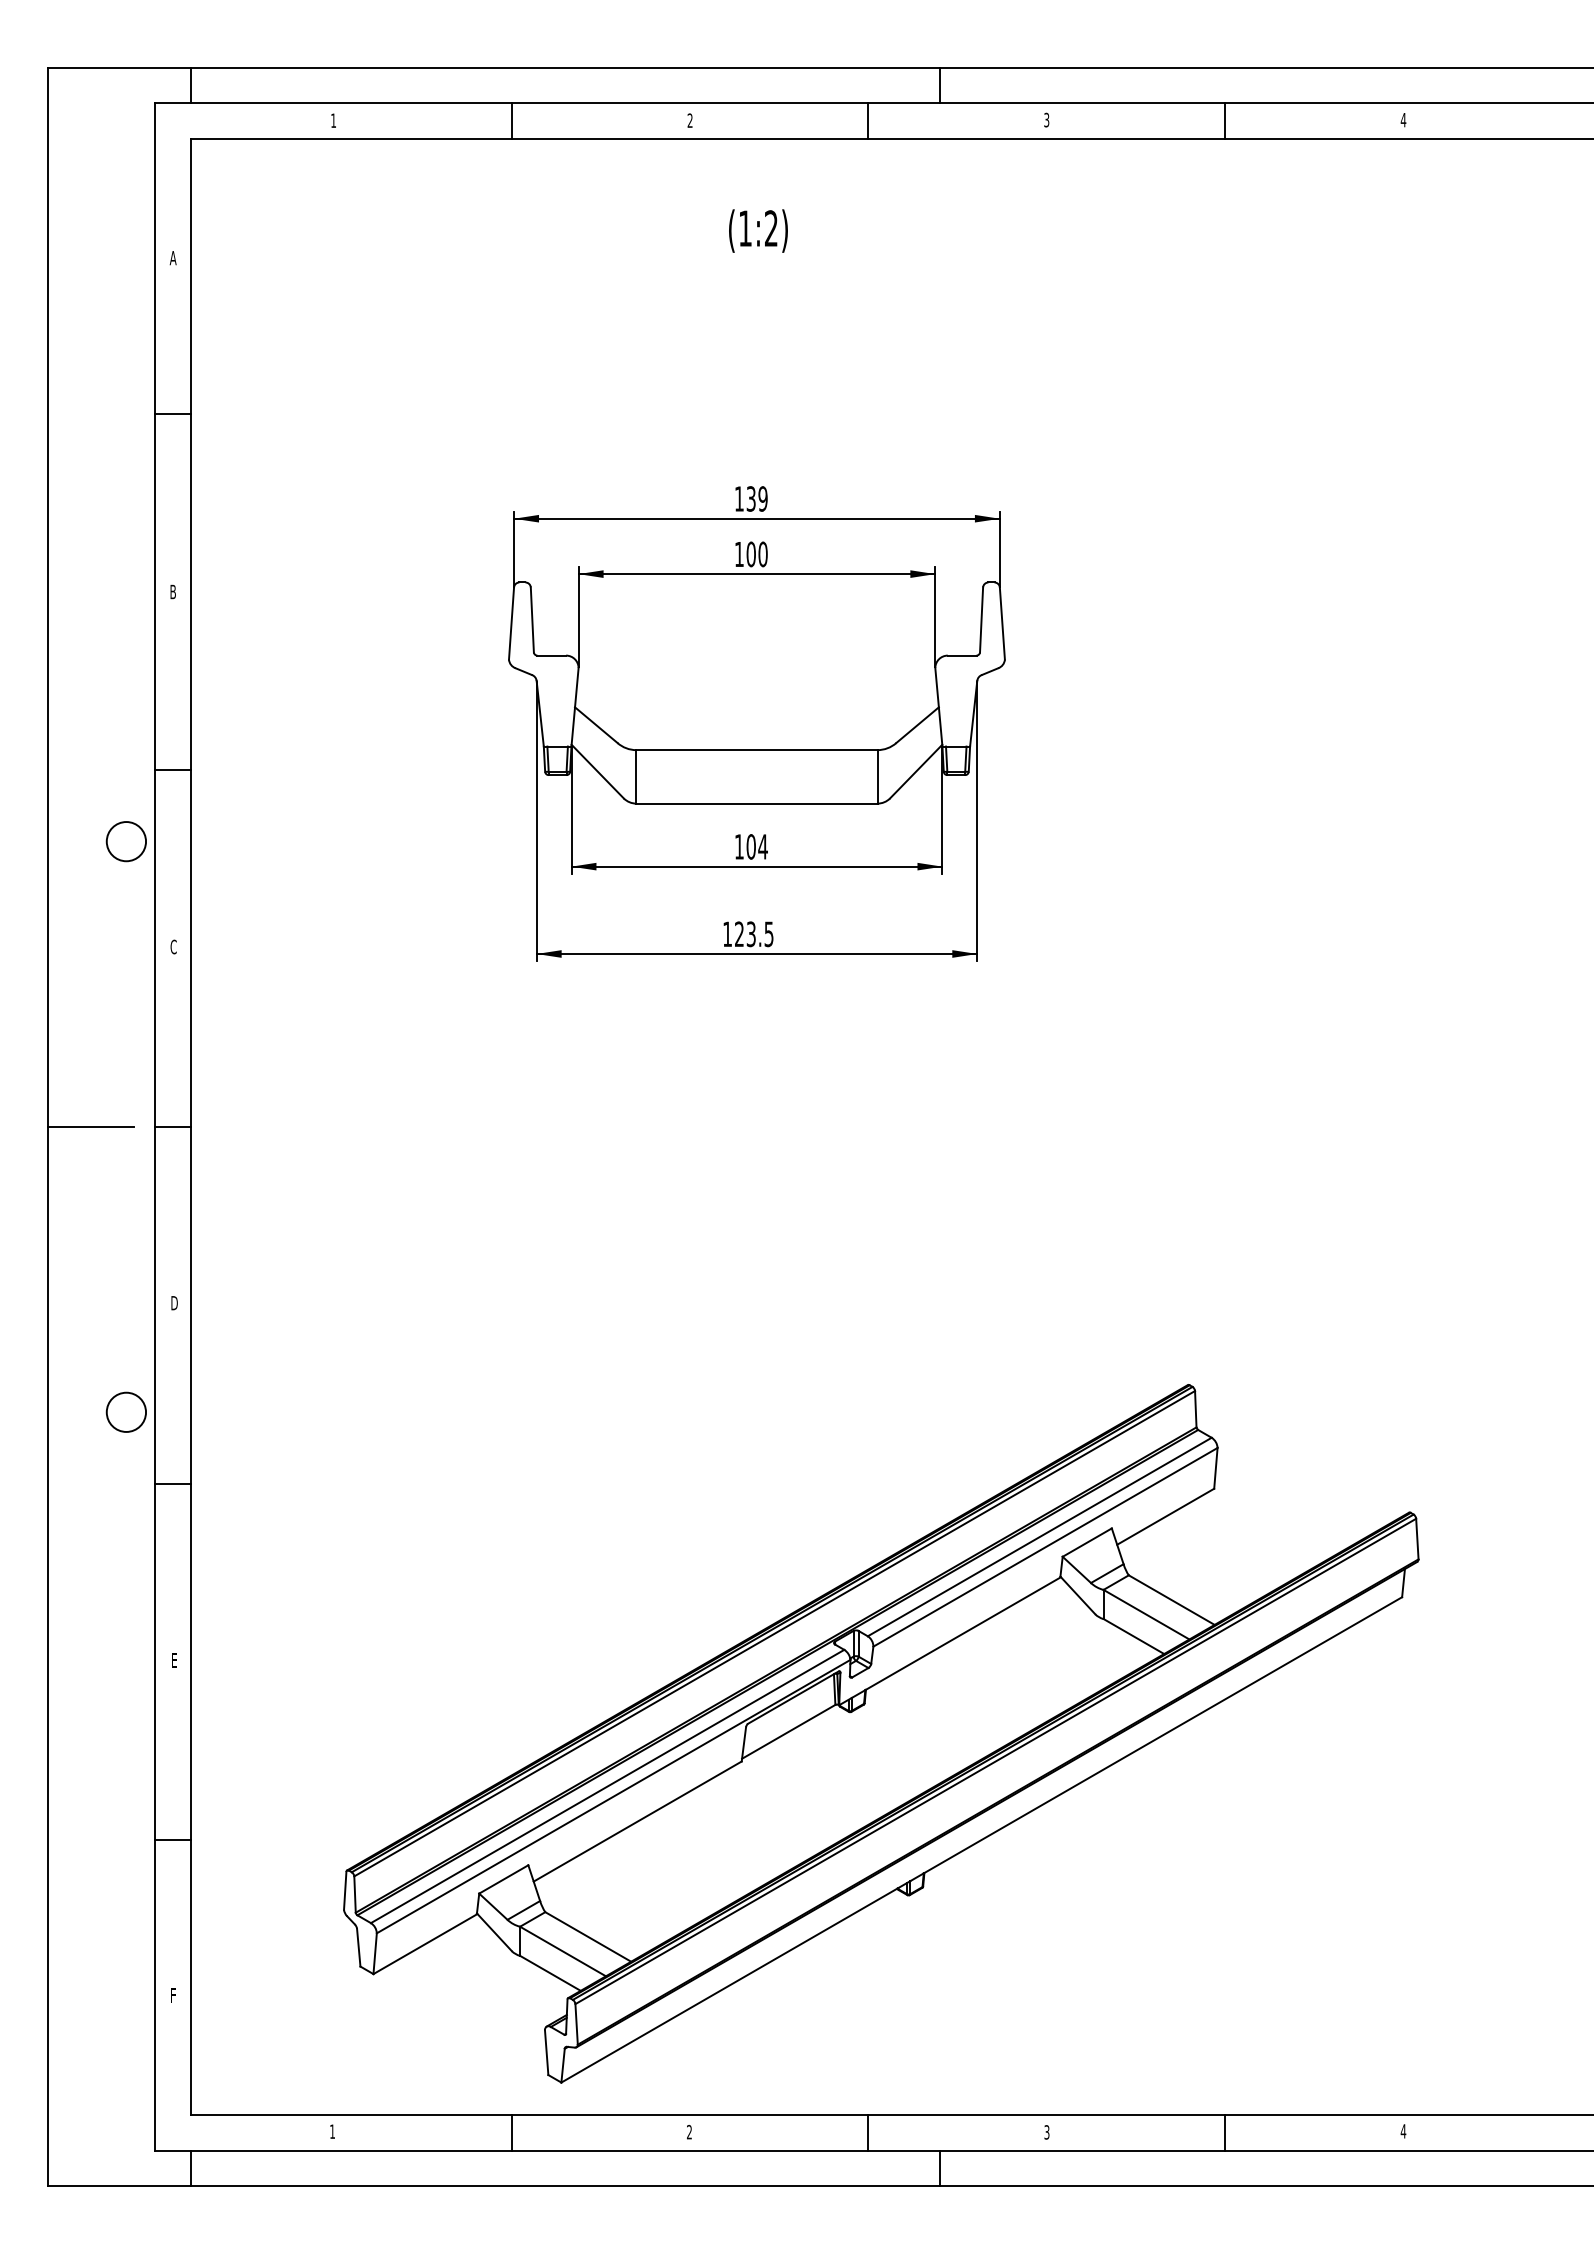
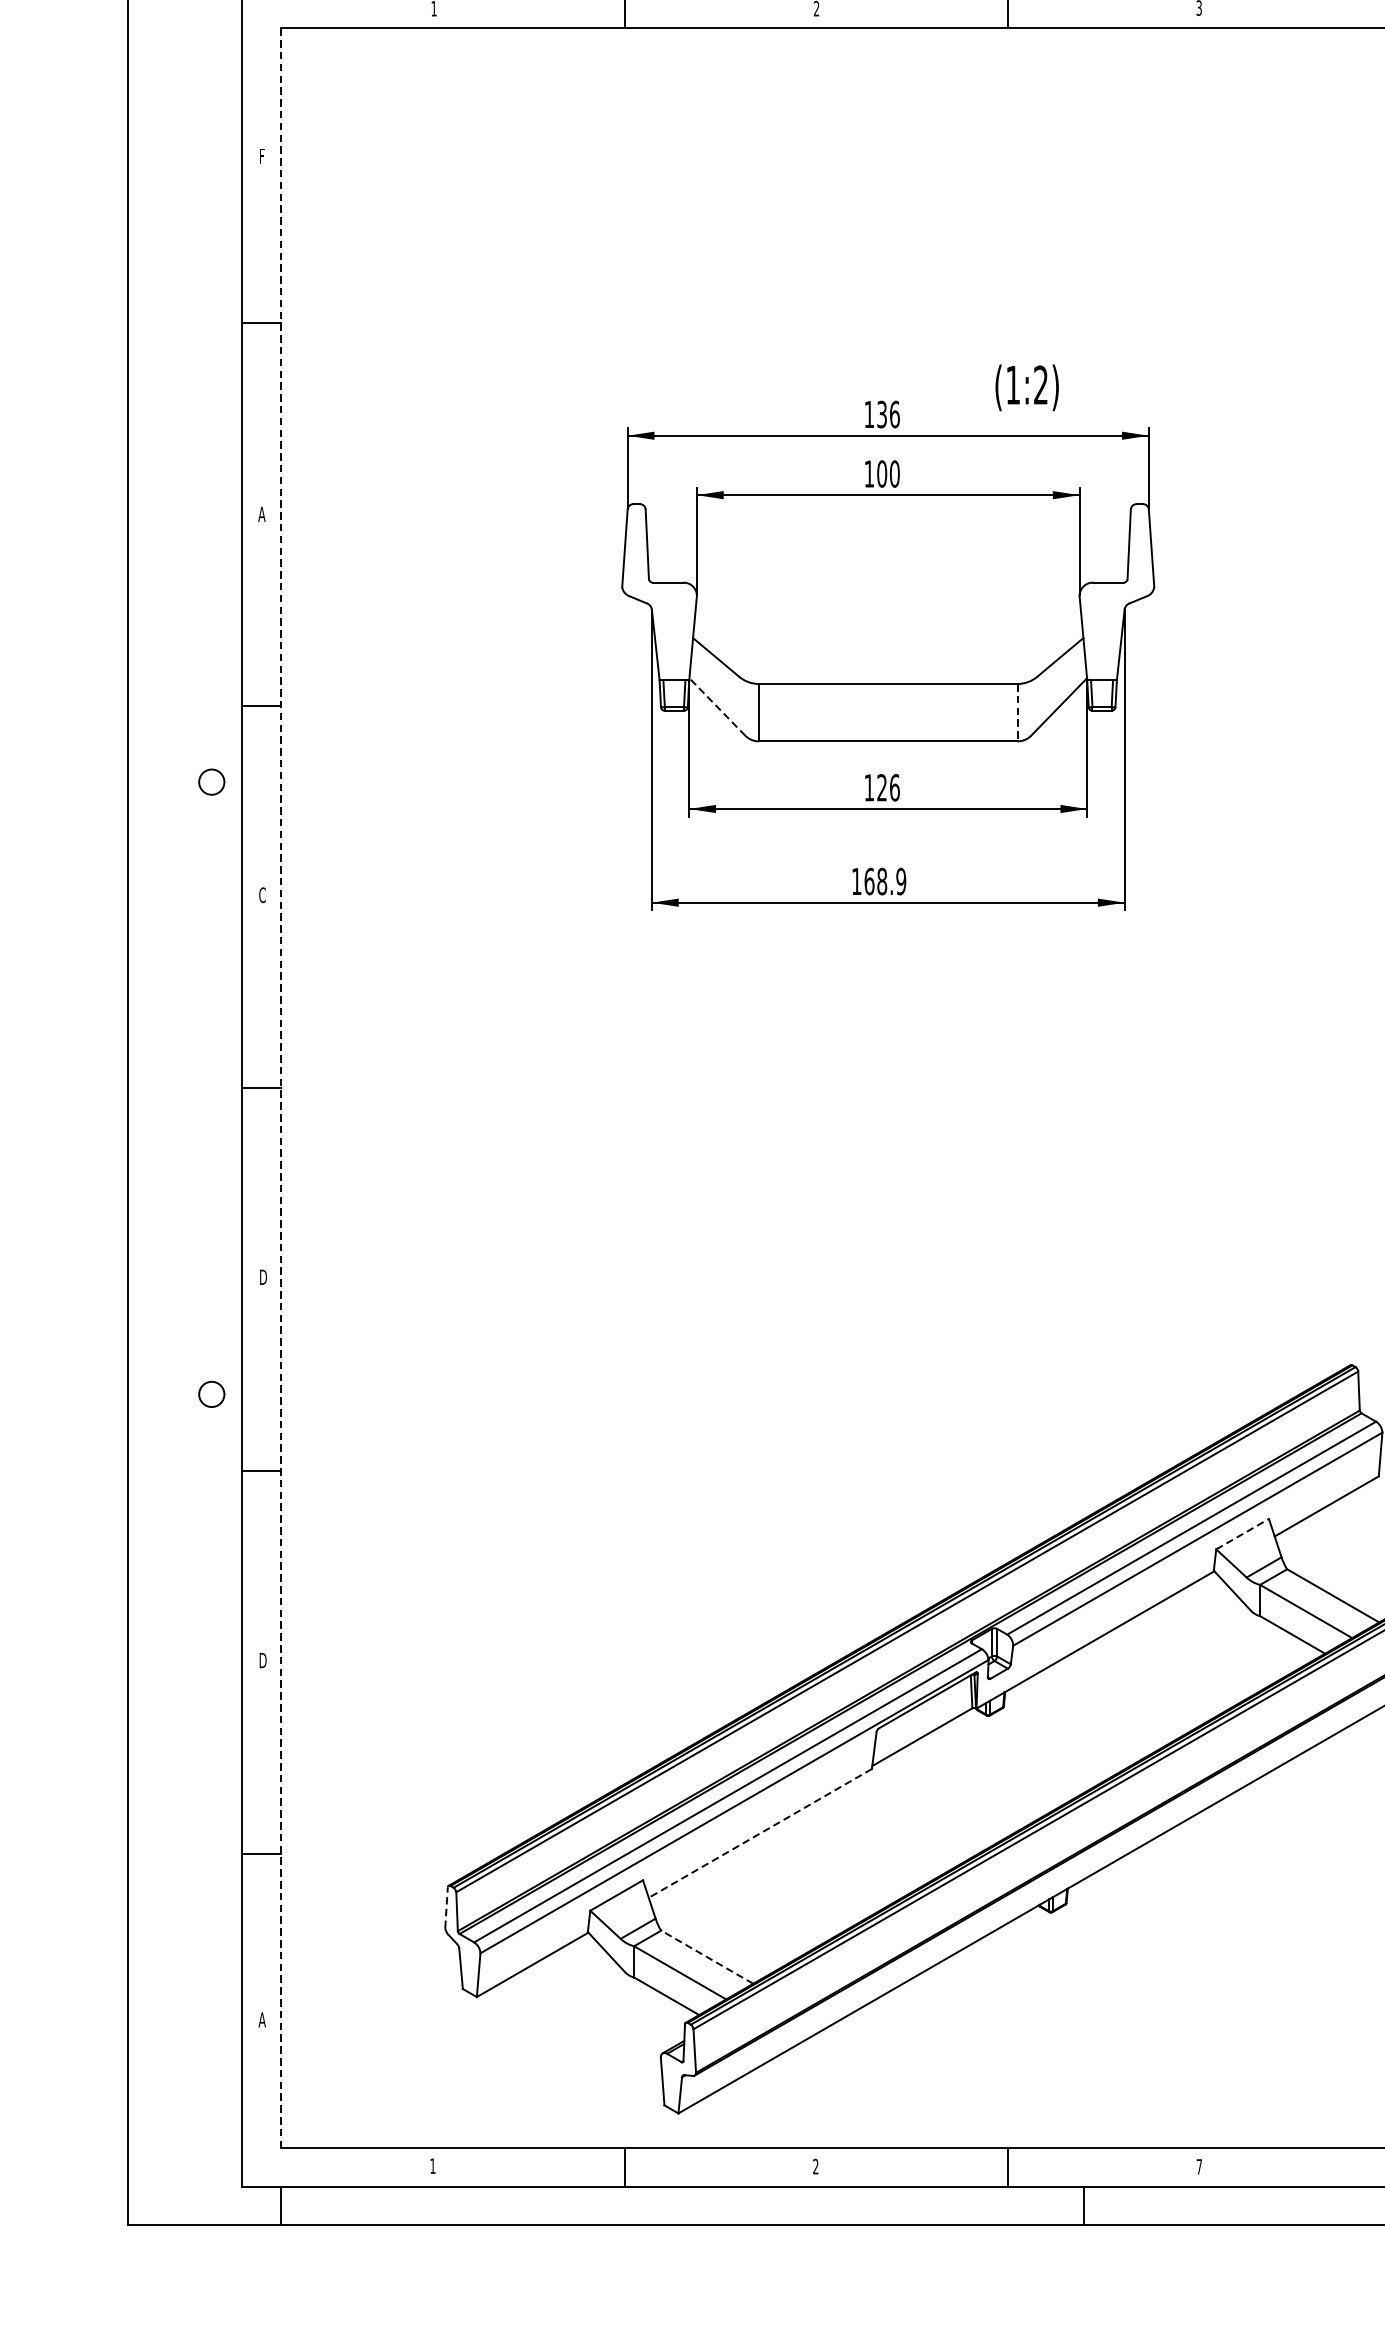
text: (758, 230) -> (1027, 387), moved
text: (172, 258) -> (261, 156), A -> F
text: (762, 498) -> (894, 414), 139 -> 136
text: (172, 591) -> (261, 513), B -> A
line: (597, 771) -> (717, 706), solid -> dashed
line: (877, 776) -> (1017, 712), solid -> dashed
circle: (126, 841) -> (211, 782), size x0.6
text: (756, 846) -> (887, 787), 104 -> 126
text: (754, 934) -> (885, 881), 123.5 -> 168.9
line: (90, 1127) -> (173, 1088), removed
line: (190, 1127) -> (280, 1088), solid -> dashed
circle: (126, 1411) -> (211, 1393), size x0.6
line: (1087, 1542) -> (1242, 1534), solid -> dashed
text: (174, 1660) -> (263, 1660), E -> D
line: (637, 1821) -> (760, 1833), solid -> dashed
line: (345, 1890) -> (446, 1907), solid -> dashed
line: (588, 1936) -> (707, 1956), solid -> dashed
text: (173, 1995) -> (262, 2020), F -> A
text: (1046, 2132) -> (1198, 2167), 3 -> 7

